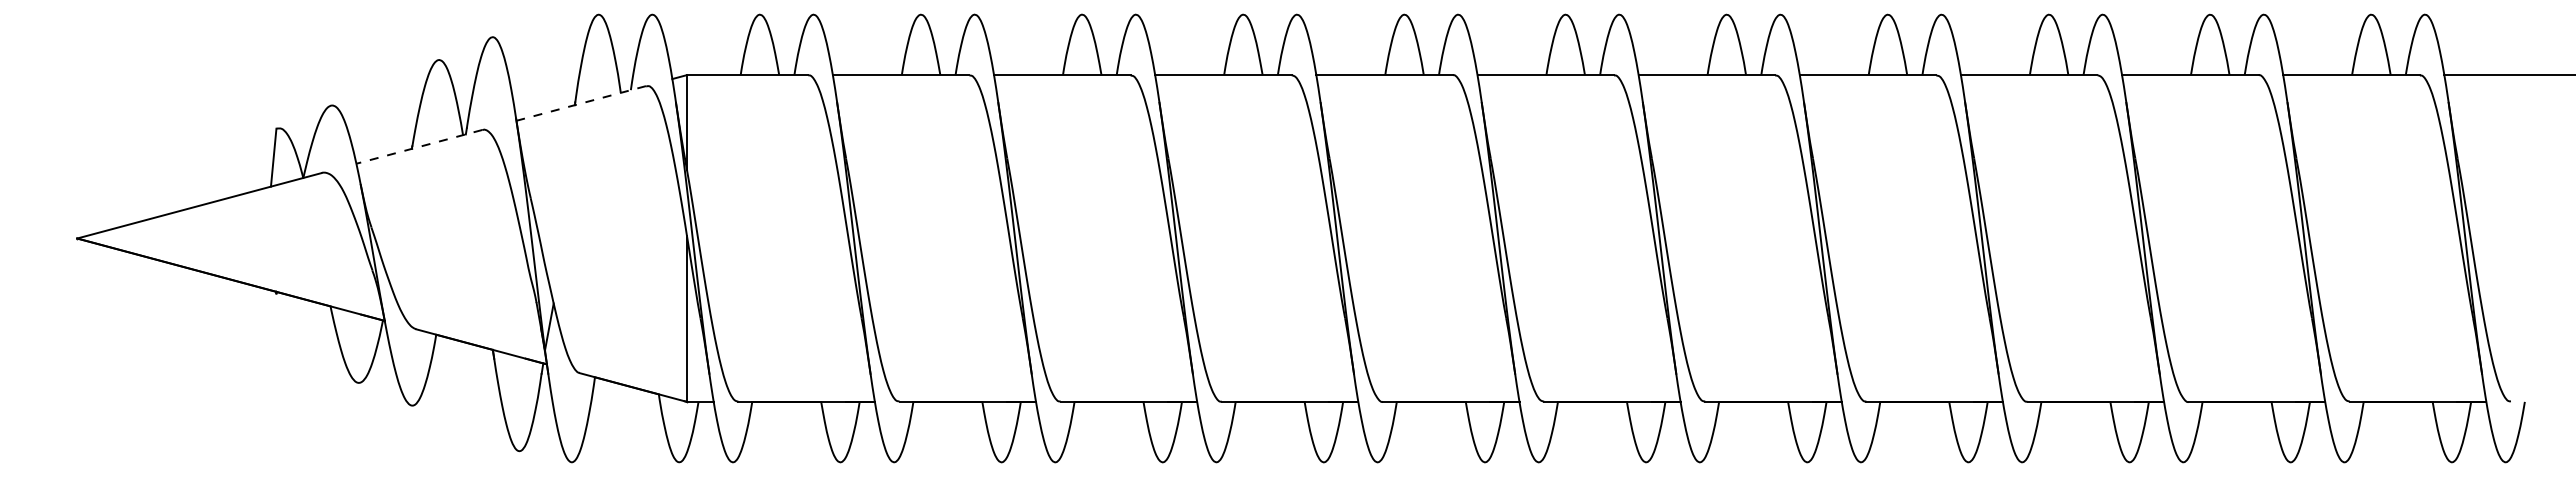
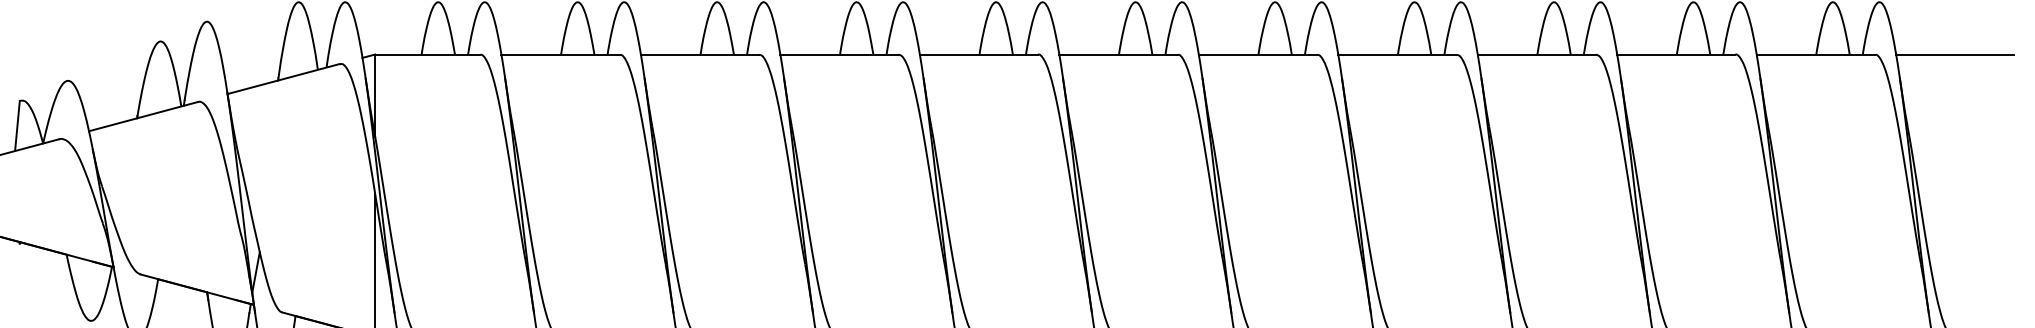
line: (580, 103) -> (282, 79), dashed -> solid
line: (418, 147) -> (142, 117), dashed -> solid

